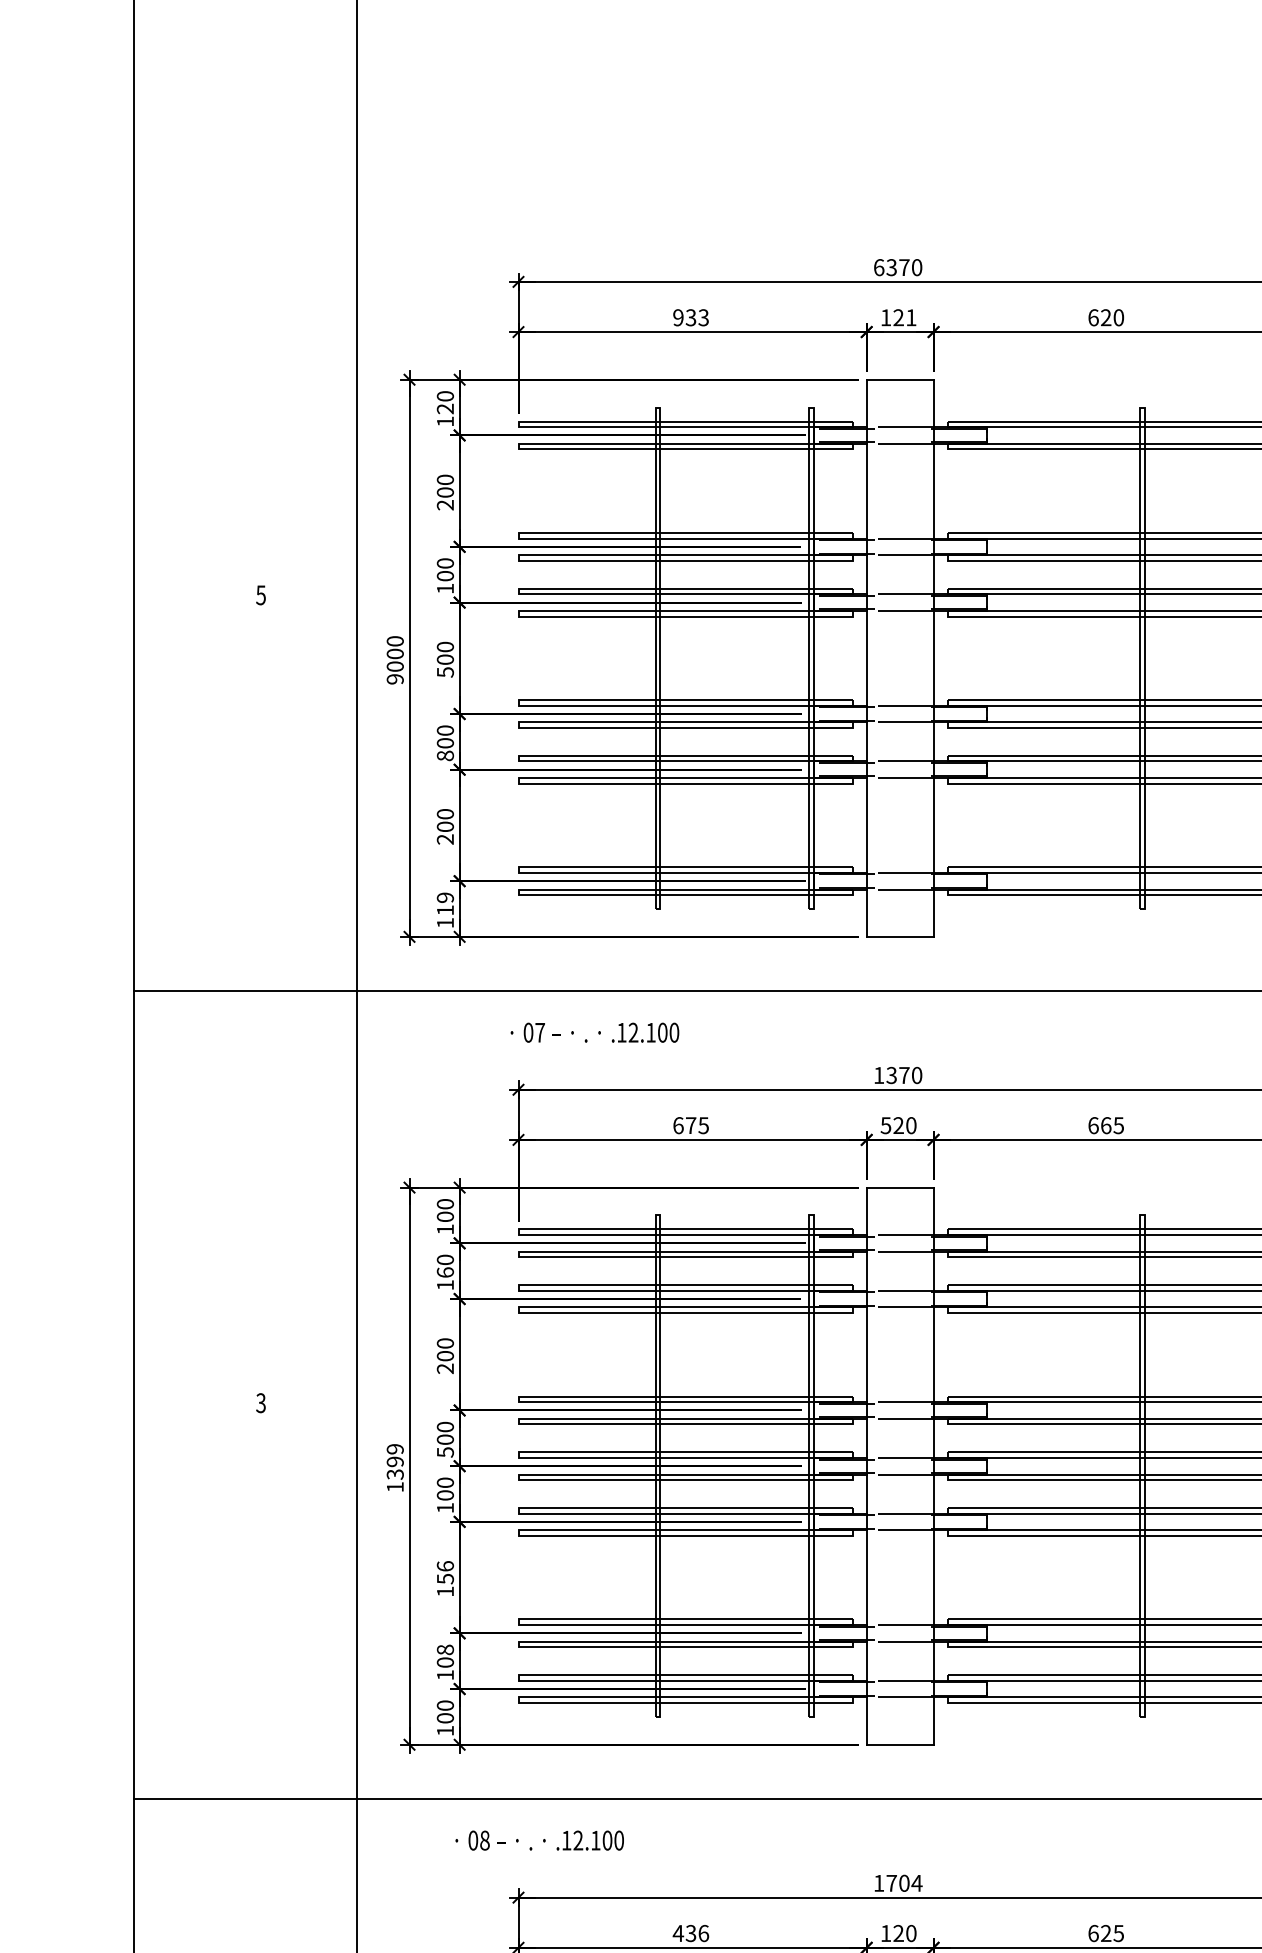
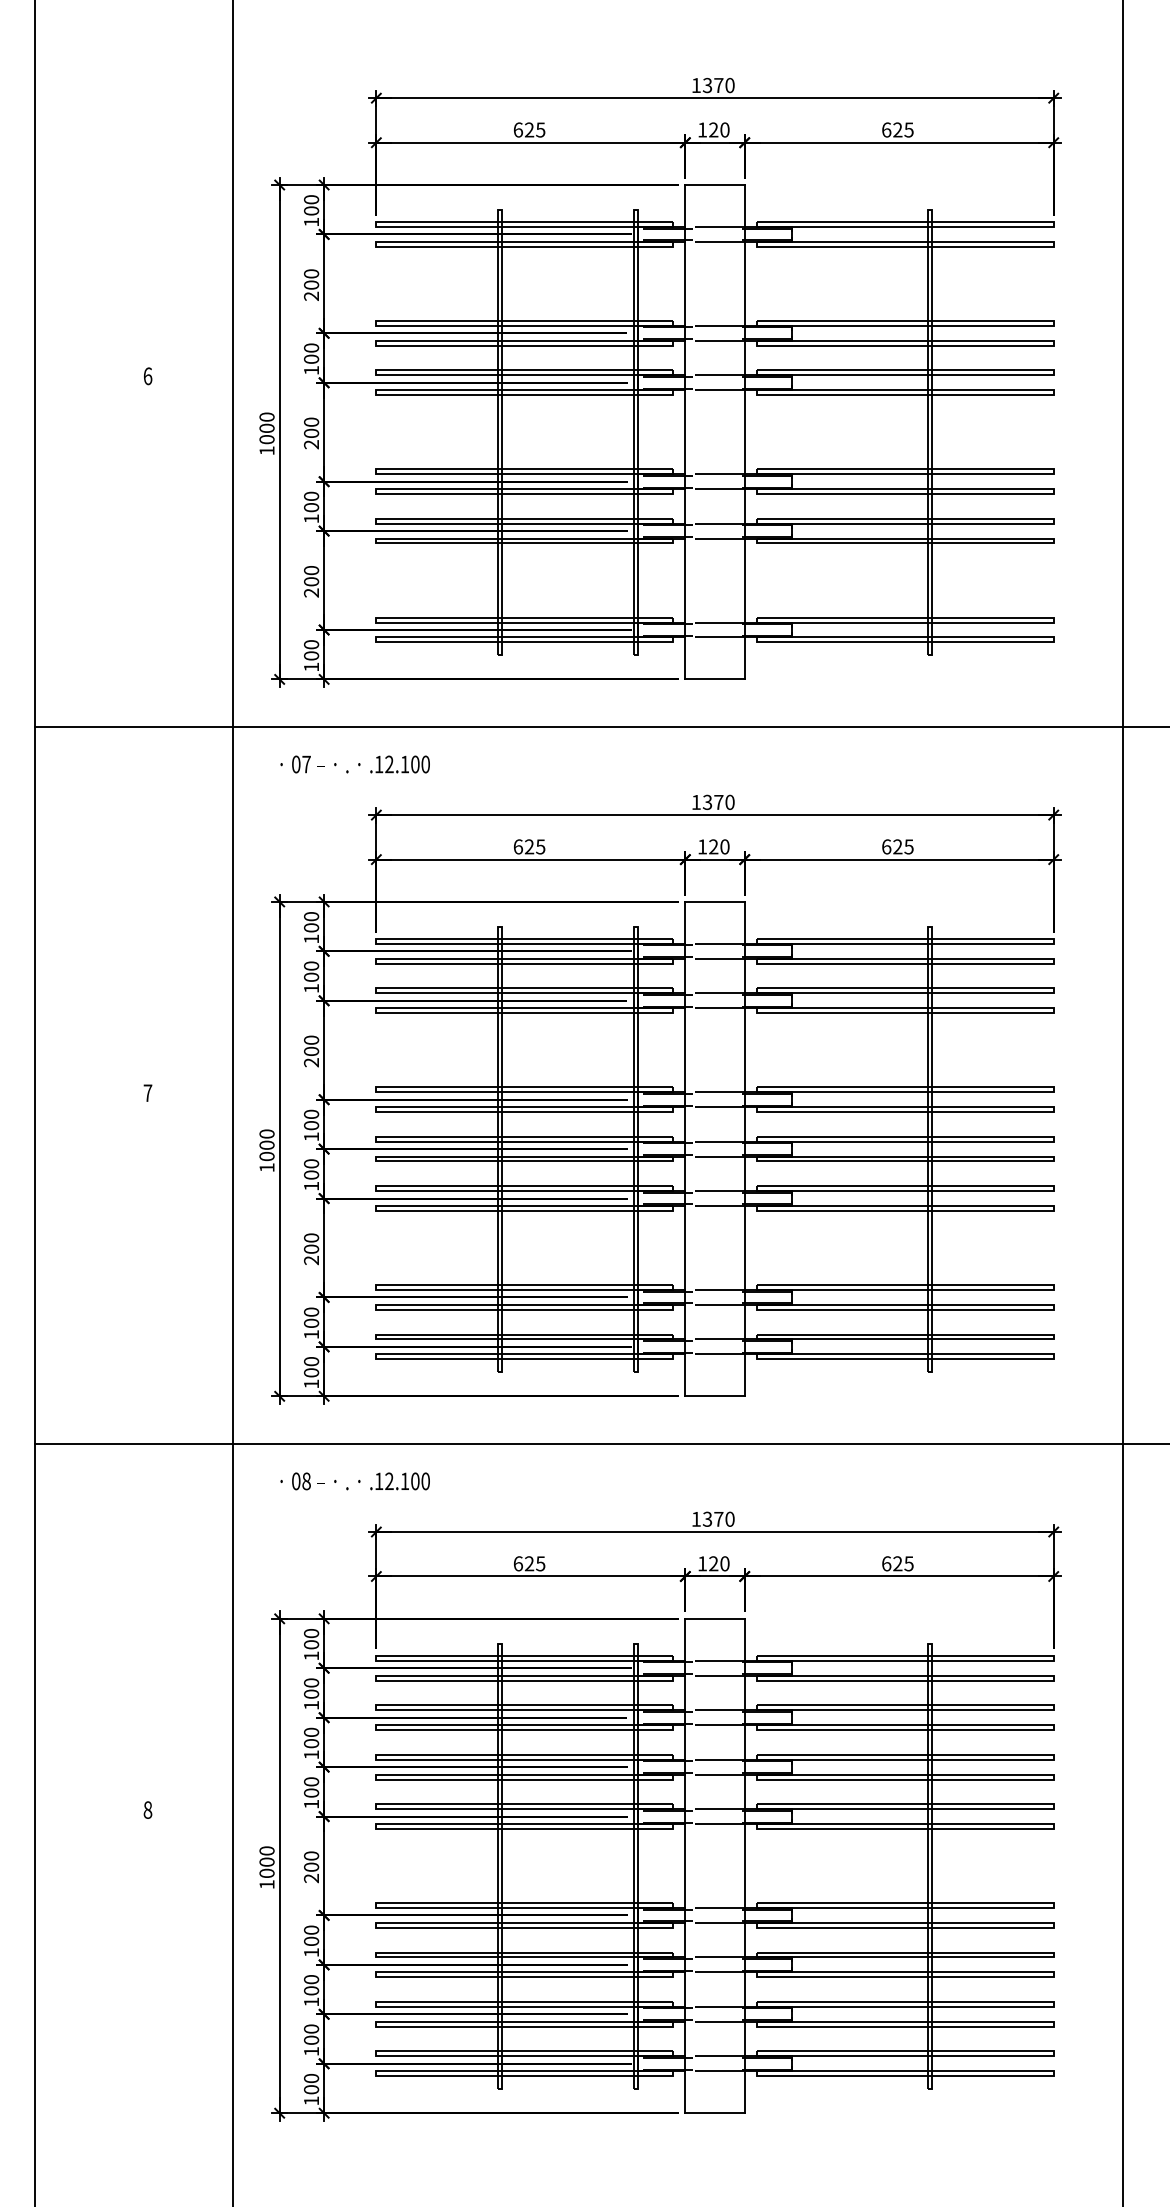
text: (879, 267) -> (696, 85), 6370 -> 1370
text: (691, 317) -> (529, 129), 933 -> 625
text: (910, 317) -> (724, 129), 121 -> 120
text: (1118, 317) -> (908, 129), 620 -> 625
text: (445, 408) -> (311, 210), 120 -> 100
text: (260, 595) -> (147, 376), 5 -> 6
text: (445, 672) -> (311, 444), 500 -> 200
text: (394, 678) -> (266, 450), 9000 -> 1000
text: (445, 755) -> (311, 518), 800 -> 100
text: (445, 904) -> (311, 650), 119 -> 100
text: (594, 1032) -> (354, 764), moved
text: (691, 1125) -> (529, 846), 675 -> 625
text: (886, 1125) -> (702, 846), 520 -> 120
text: (1105, 1125) -> (897, 846), 665 -> 625
text: (445, 1271) -> (311, 976), 160 -> 100
text: (260, 1403) -> (147, 1093), 3 -> 7
text: (445, 1451) -> (311, 1136), 500 -> 100
text: (394, 1462) -> (266, 1145), 1399 -> 1000
text: (445, 1579) -> (311, 1249), 156 -> 200
text: (445, 1649) -> (311, 1311), 108 -> 100
text: (538, 1840) -> (354, 1481), moved
text: (904, 1882) -> (718, 1518), 1704 -> 1370
text: (691, 1933) -> (529, 1563), 436 -> 625

